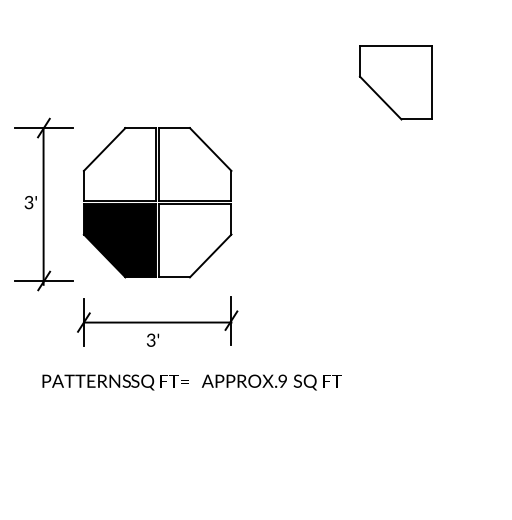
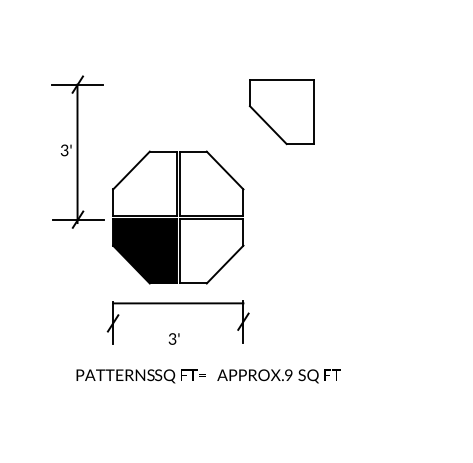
part: (395, 83) -> (281, 112), moved
part: (43, 203) -> (77, 151), moved
line: (157, 322) -> (178, 303), moved

